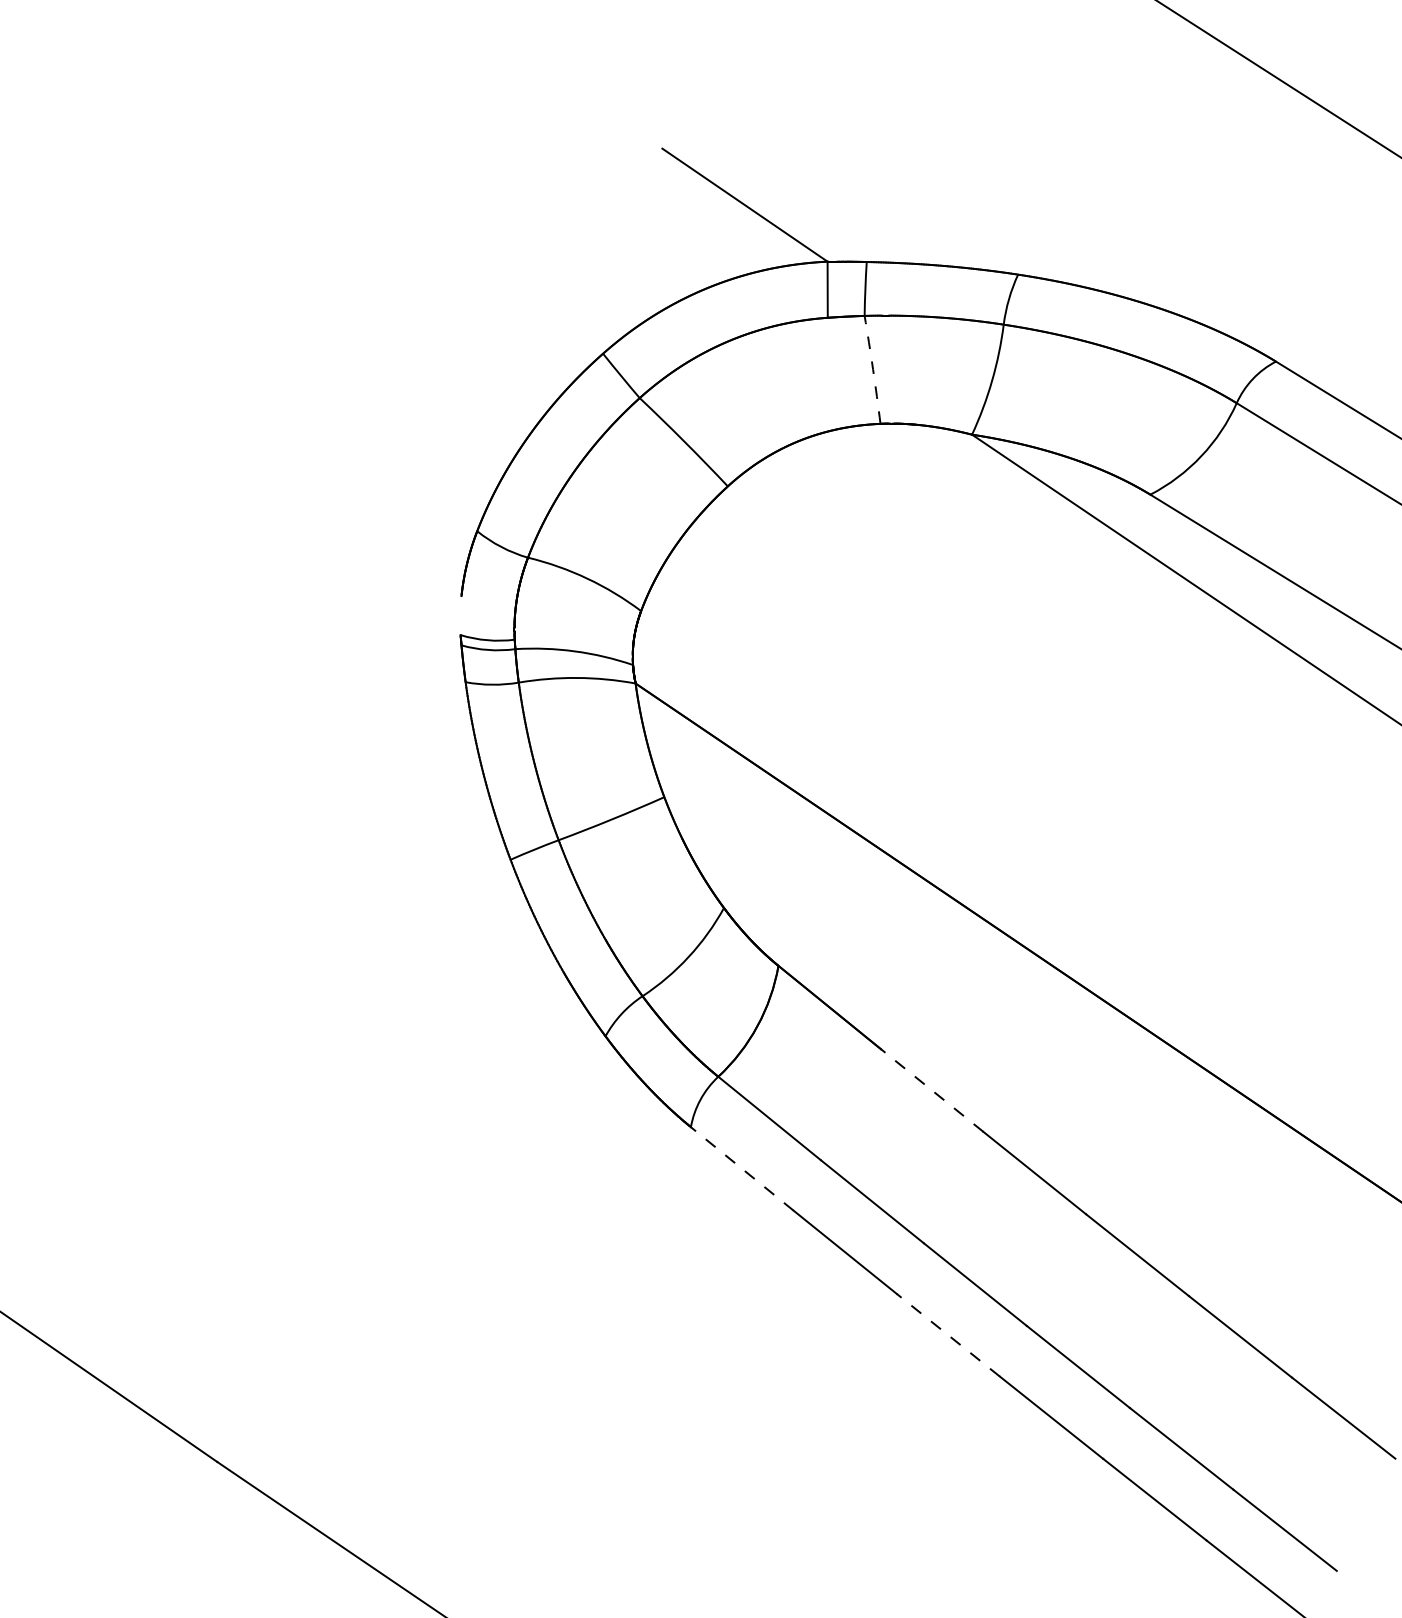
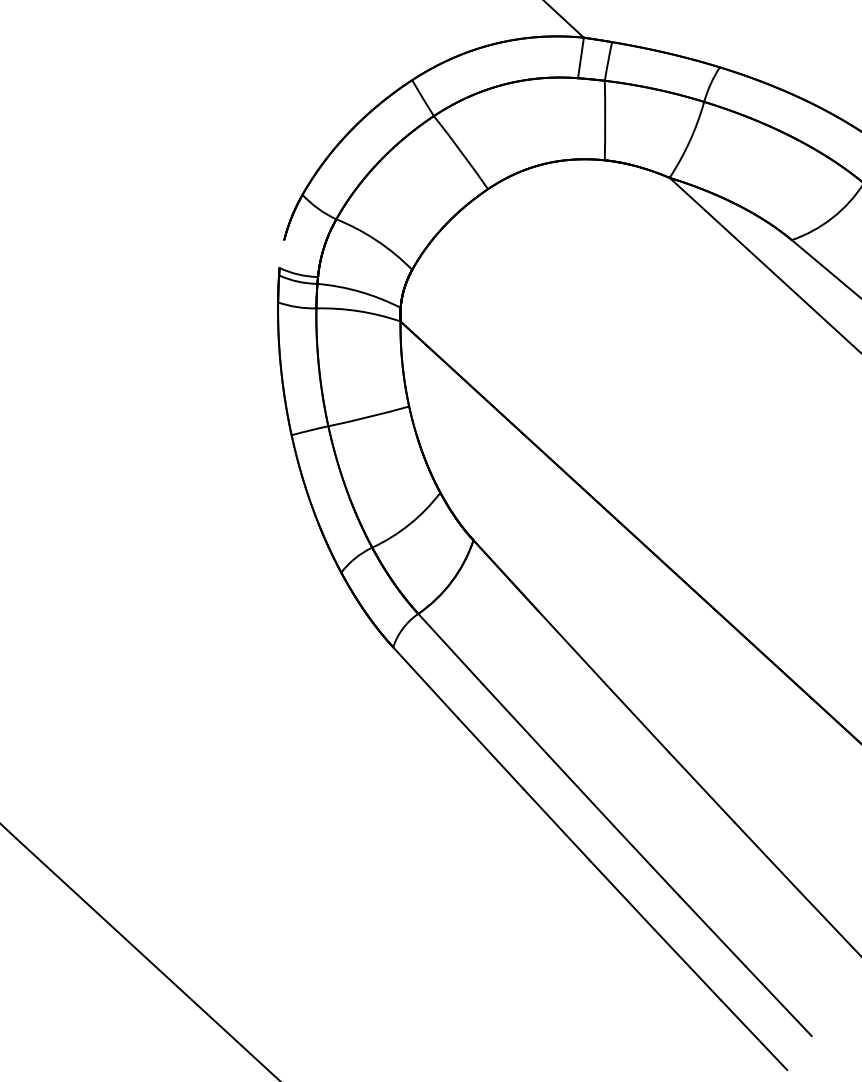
arc: (873, 369) -> (605, 120), dashed -> solid
line: (932, 1090) -> (571, 646), dashed -> solid
line: (741, 1168) -> (425, 682), dashed -> solid
line: (947, 1334) -> (556, 824), dashed -> solid

